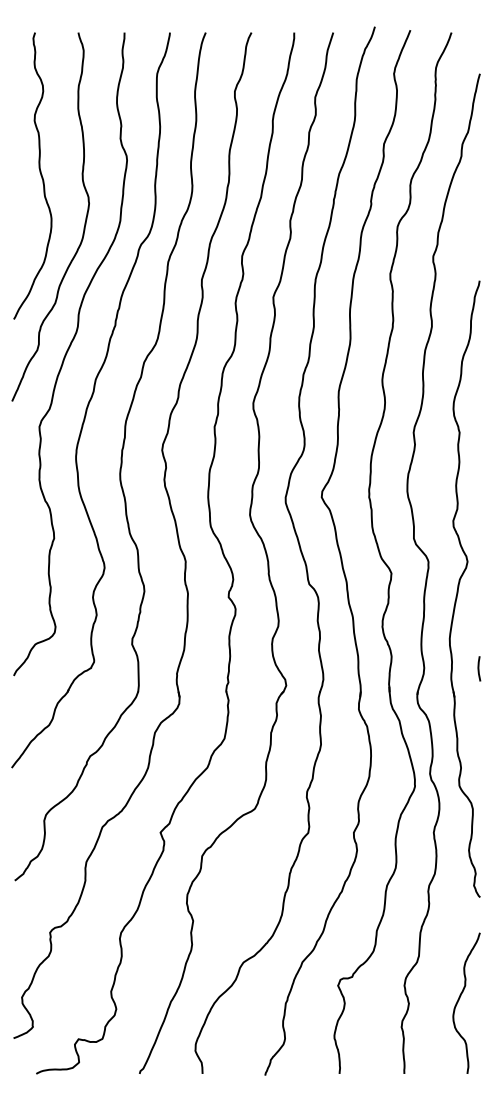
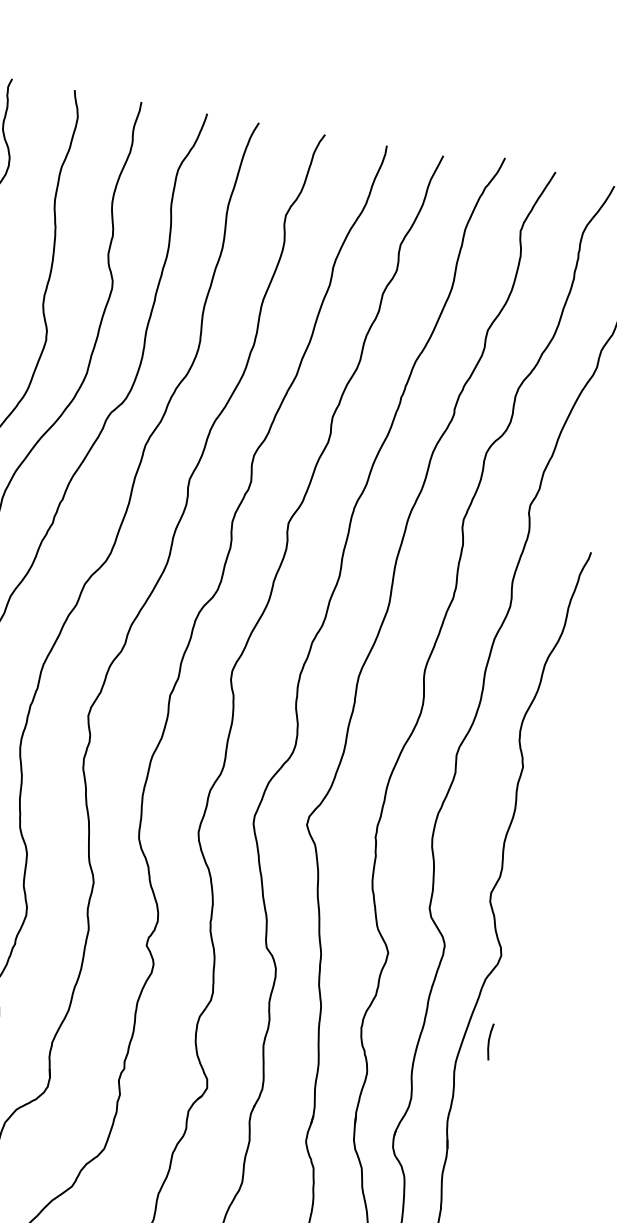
line: (479, 668) -> (490, 1041), moved

